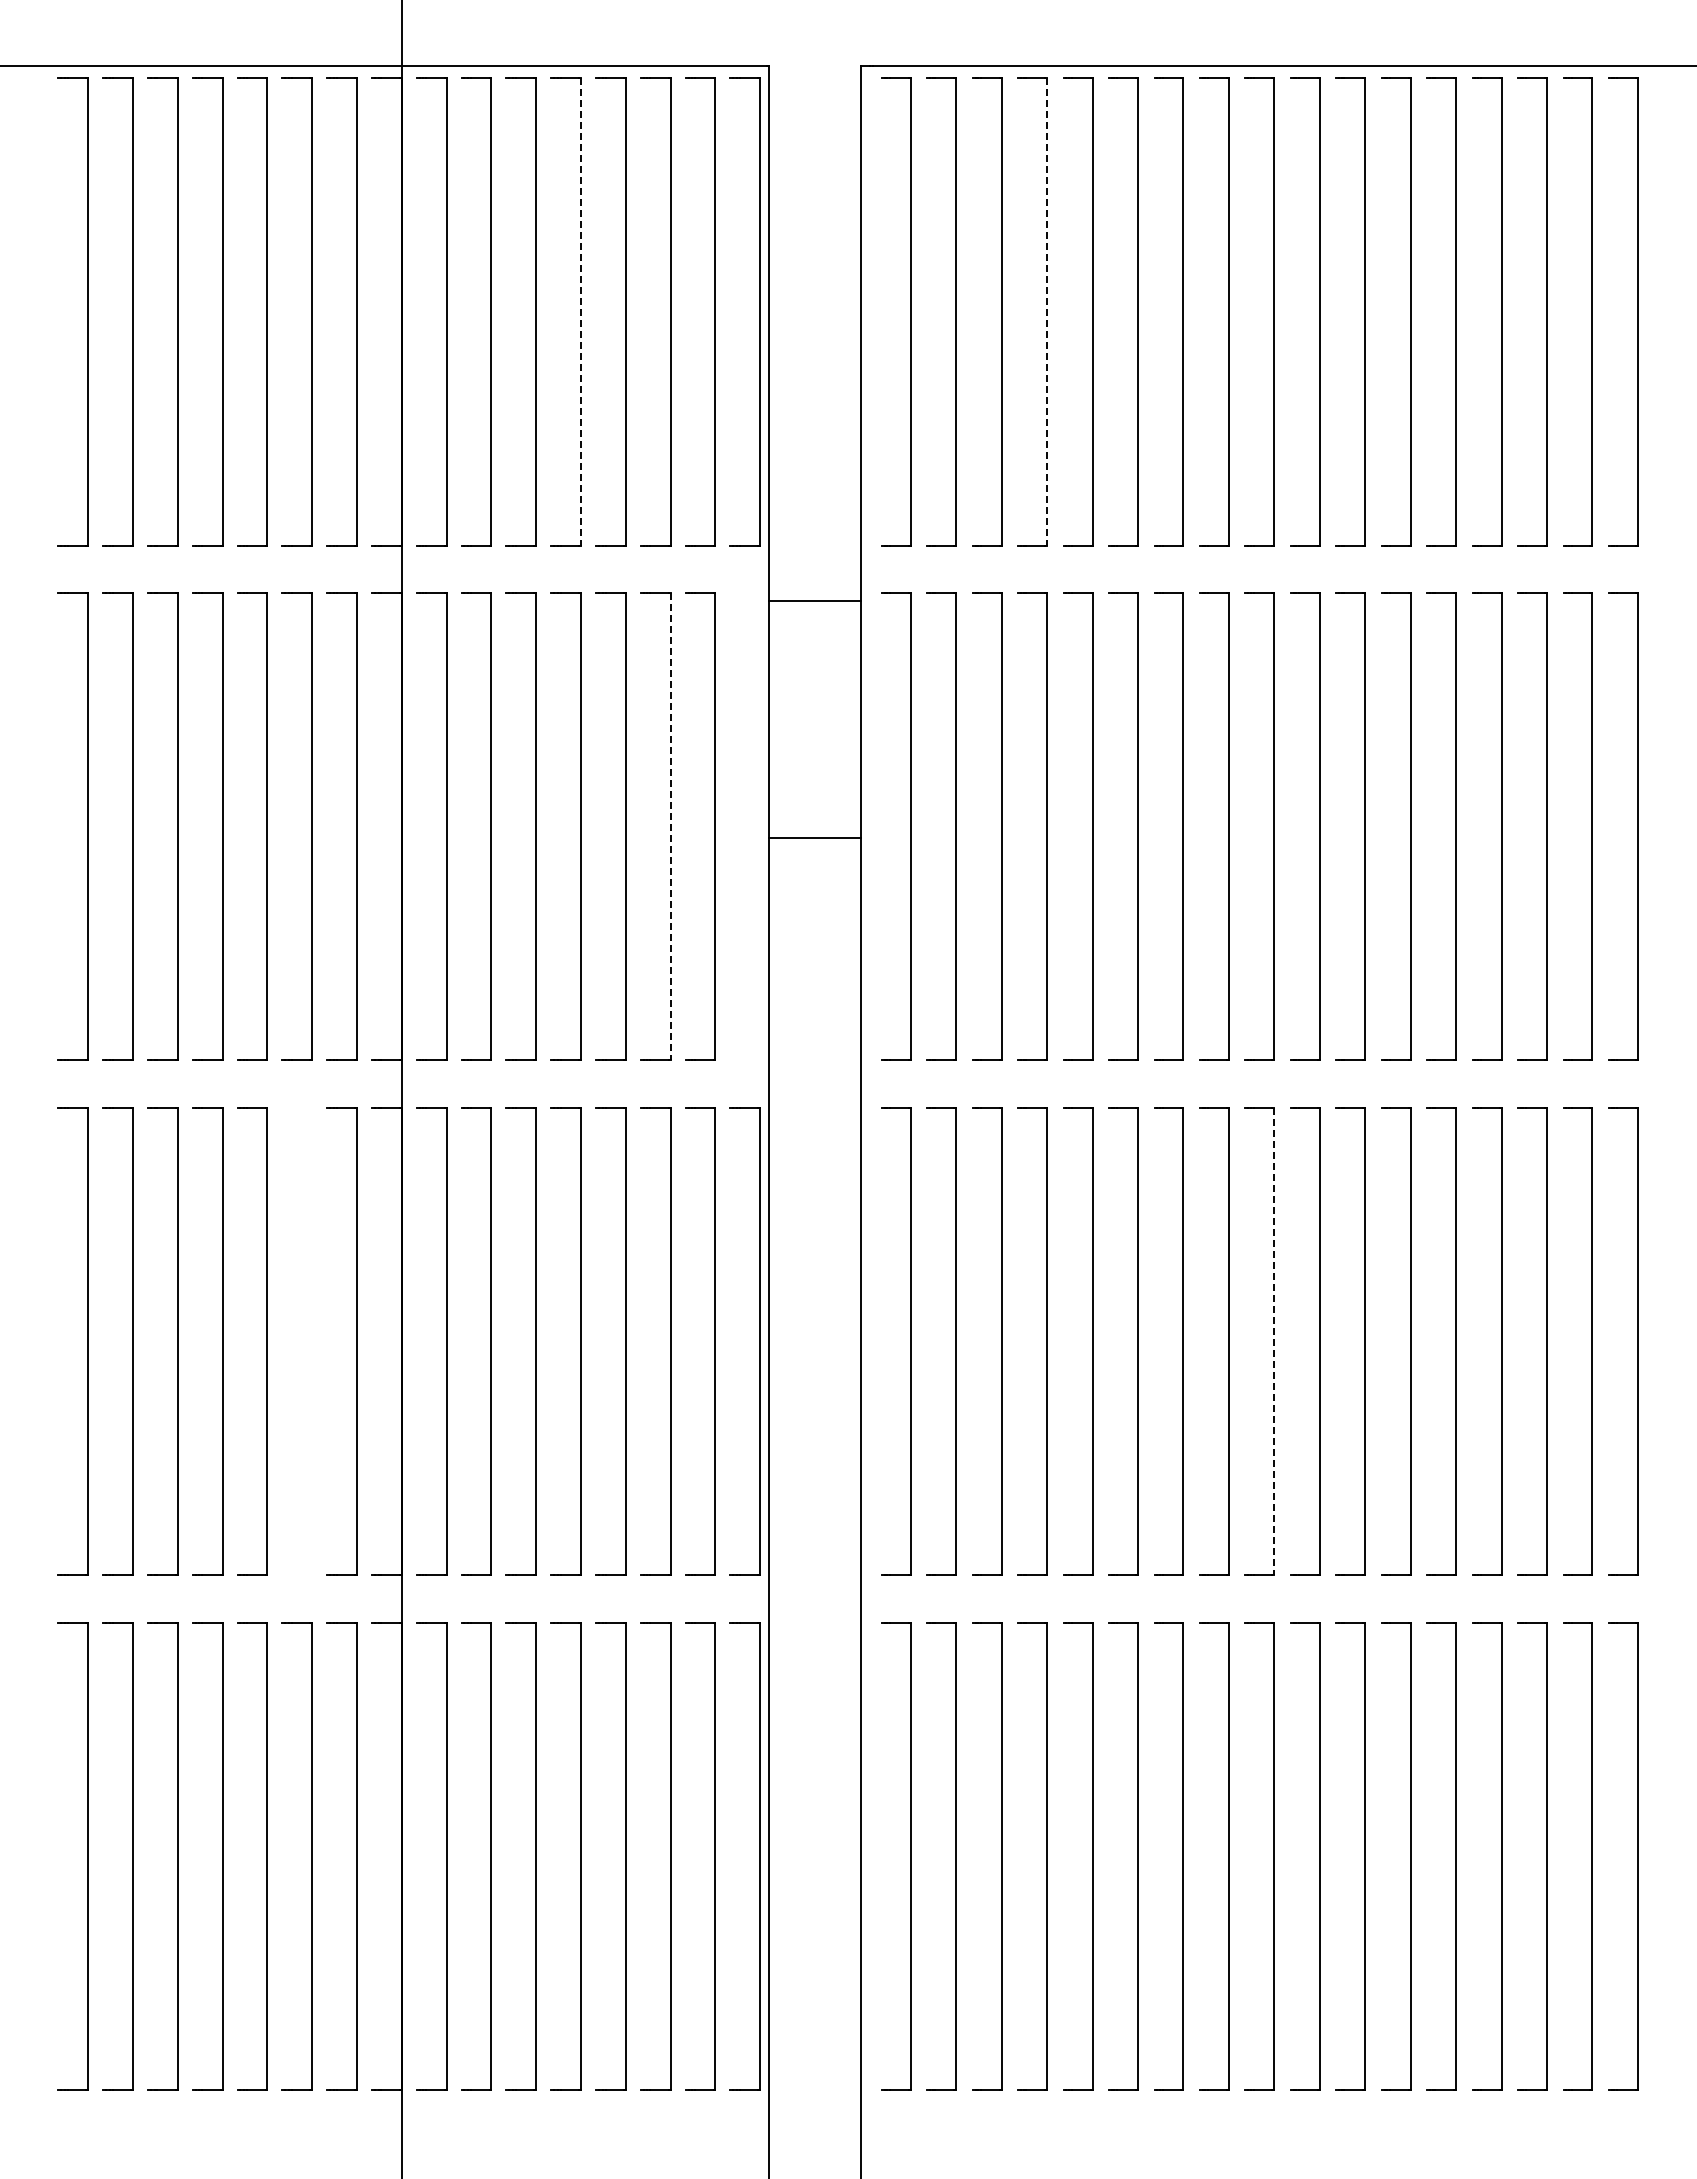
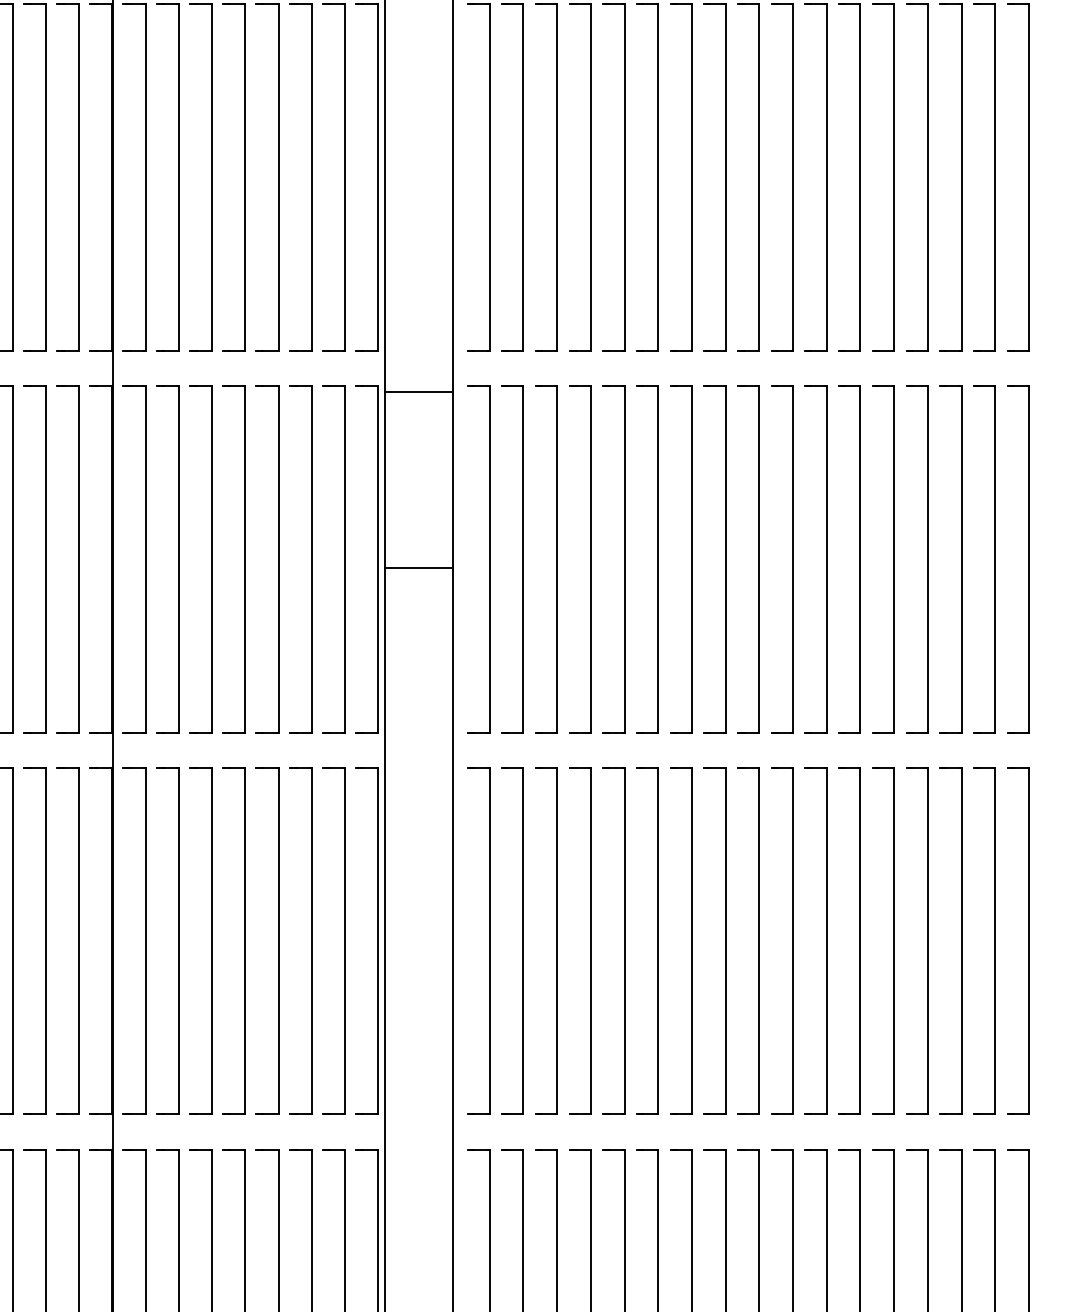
line: (581, 311) -> (245, 177), dashed -> solid
line: (1047, 311) -> (591, 177), dashed -> solid
line: (670, 826) -> (311, 559), dashed -> solid
part: (759, 826) -> (377, 559), added
part: (311, 1341) -> (45, 941), added
line: (1274, 1341) -> (759, 941), dashed -> solid

